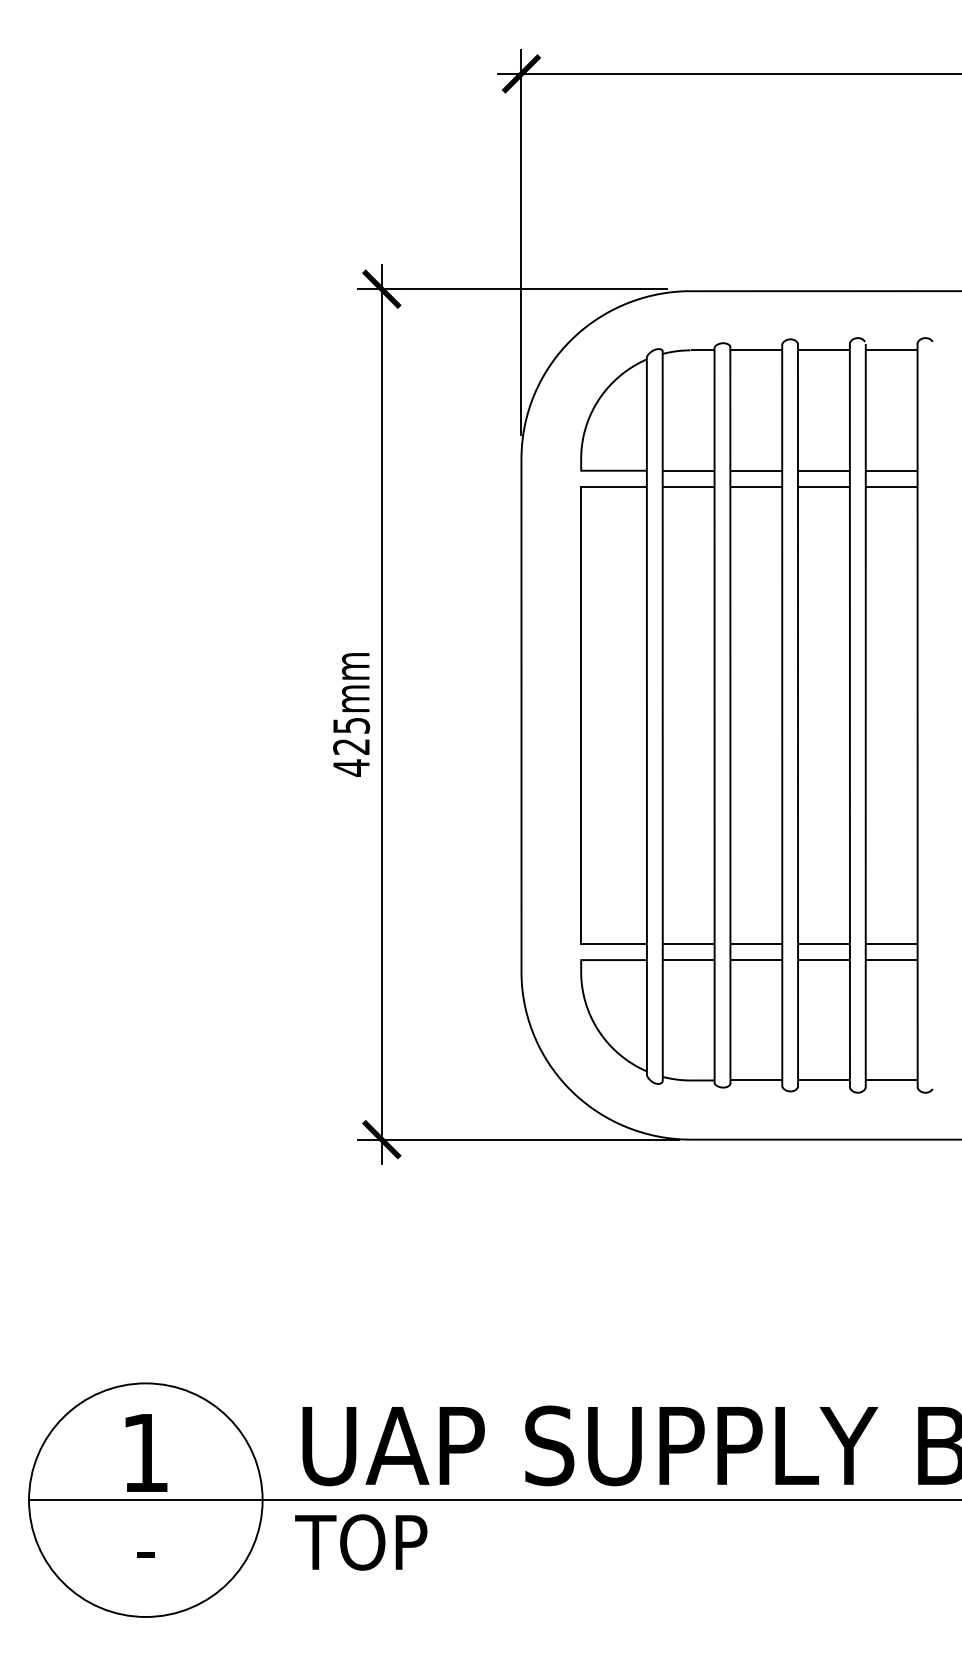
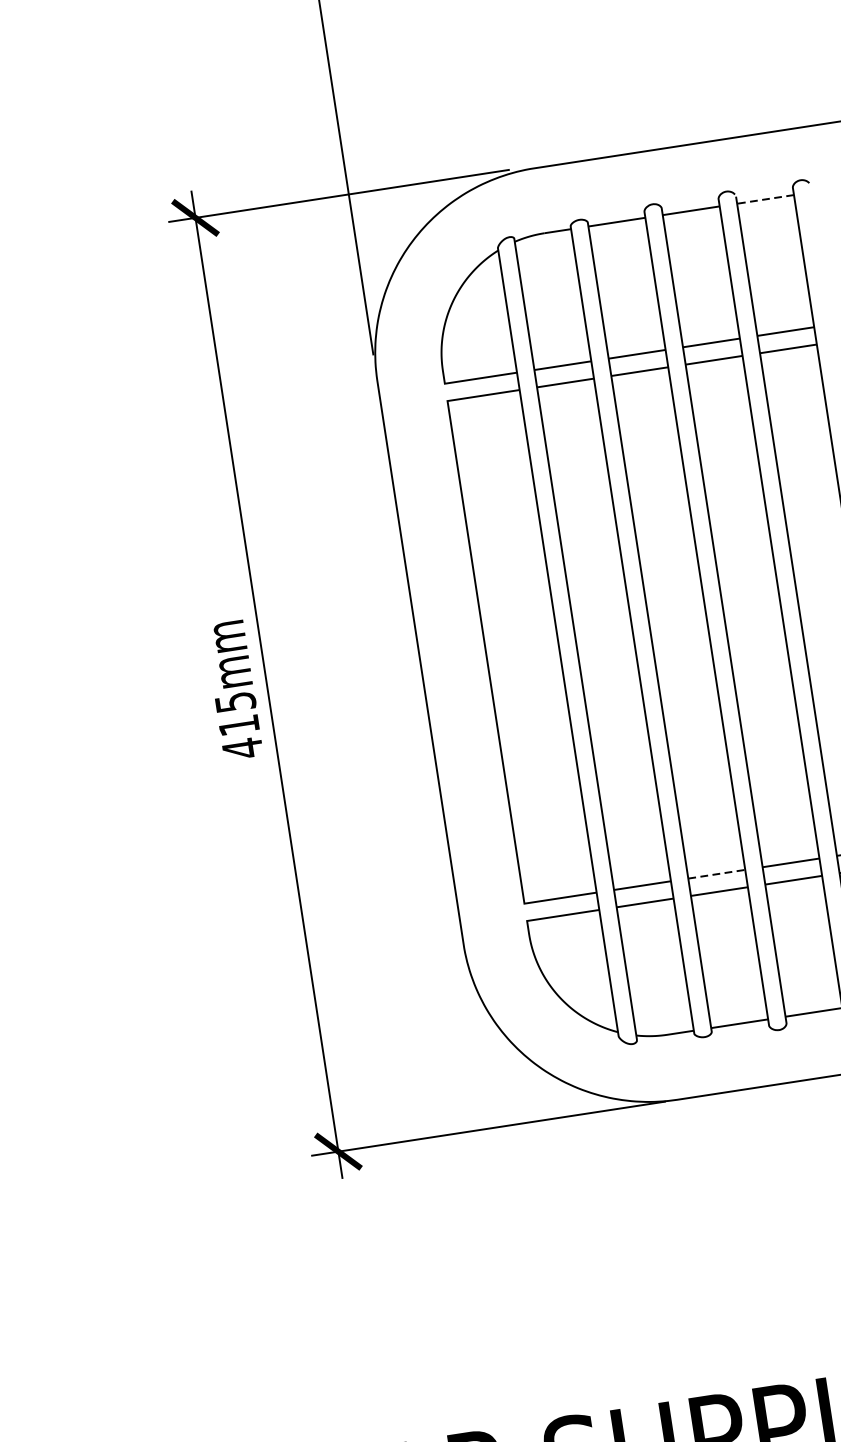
line: (891, 350) -> (765, 199), solid -> dashed
text: (351, 746) -> (239, 725), 425mm -> 415mm
line: (756, 944) -> (716, 874), solid -> dashed

